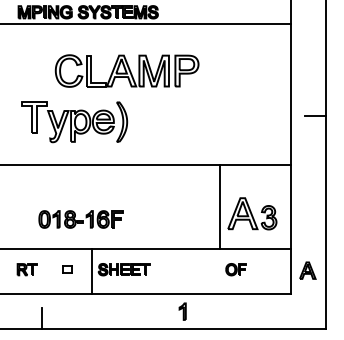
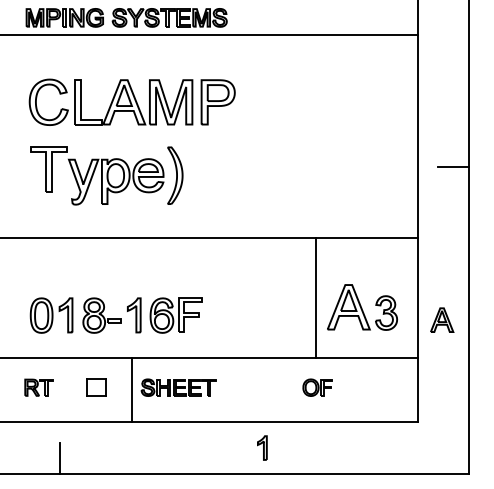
part: (126, 70) -> (131, 101), moved
part: (80, 219) -> (115, 315), size x1.43
part: (67, 269) -> (96, 387), size x1.67
part: (235, 269) -> (316, 387), moved
part: (307, 270) -> (441, 319), moved

